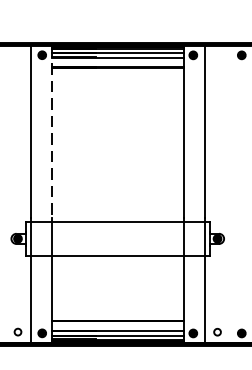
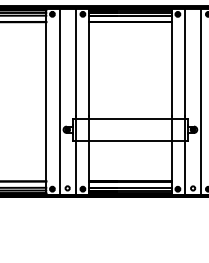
line: (52, 131) -> (89, 62), dashed -> solid
line: (5, 193) -> (59, 101), added
line: (230, 193) -> (201, 101), added

